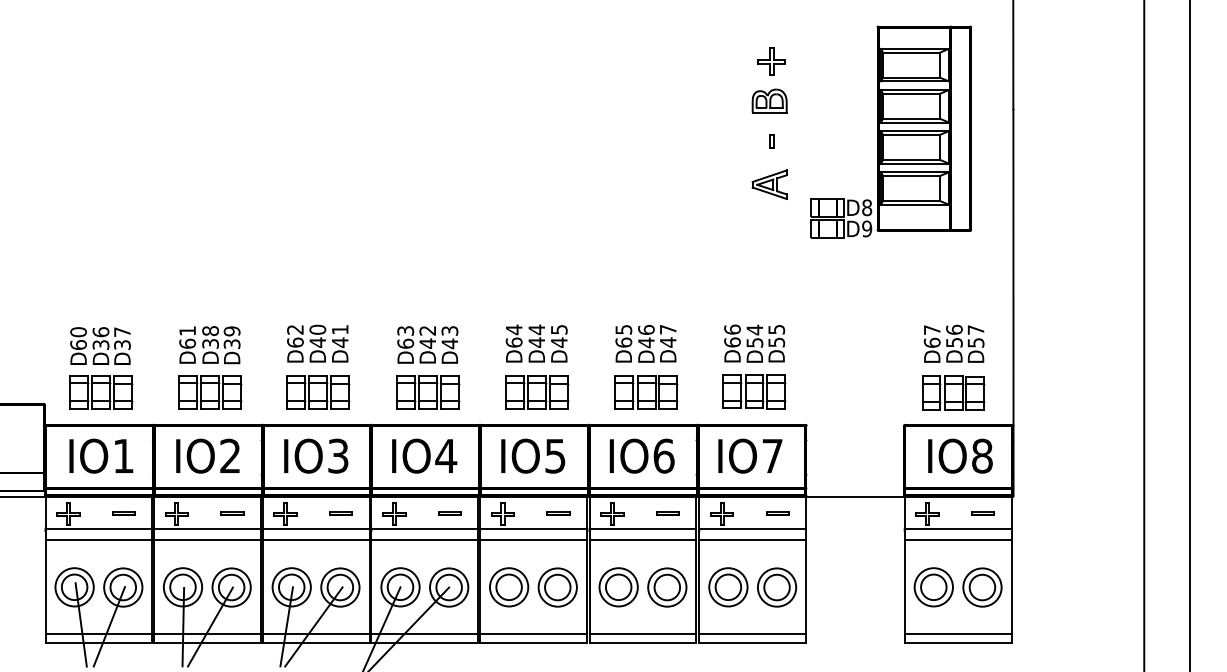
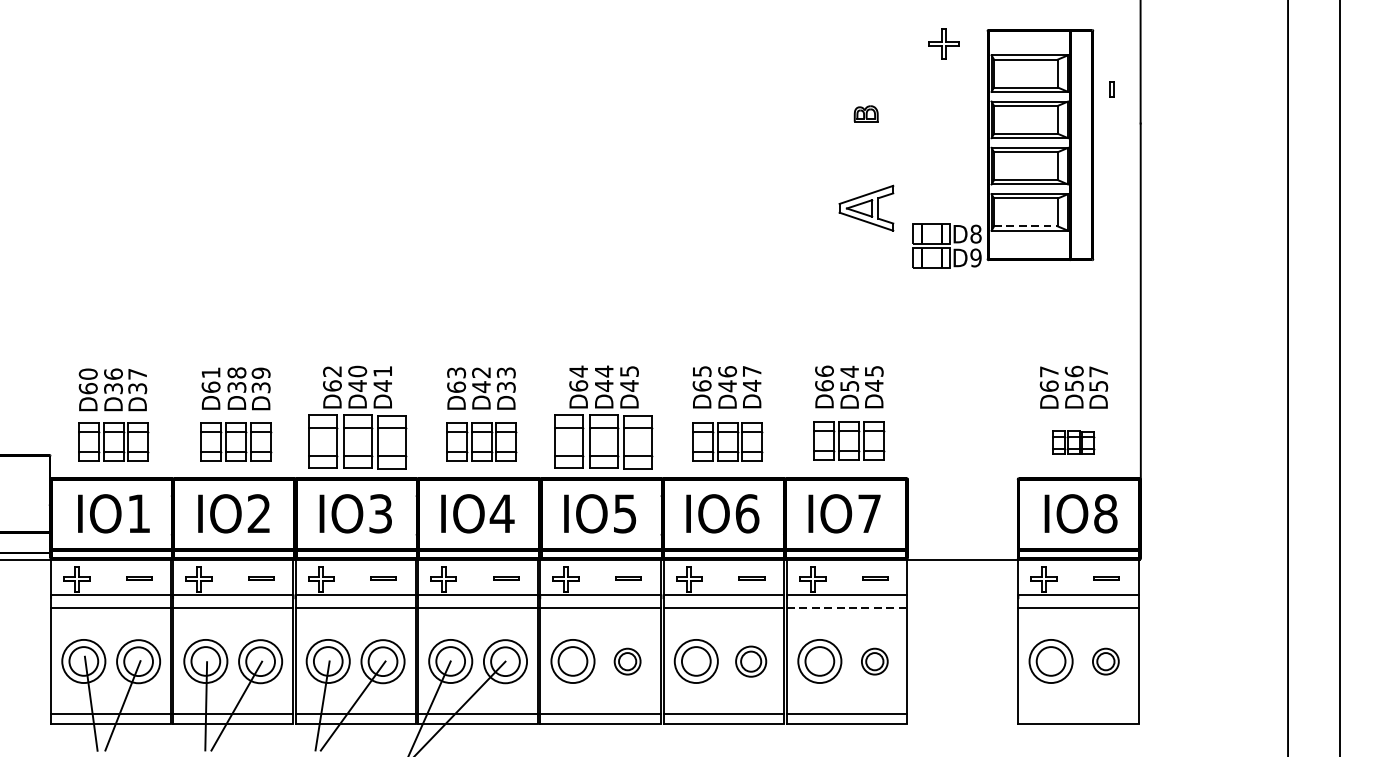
part: (771, 61) -> (943, 43), moved
part: (769, 100) -> (866, 113), size x0.6
part: (771, 141) -> (1111, 89), moved
part: (769, 184) -> (866, 207), size x1.4
line: (911, 200) -> (1025, 225), solid -> dashed
text: (776, 342) -> (874, 385), D55 -> D45
text: (449, 343) -> (505, 386), D43 -> D33
part: (318, 392) -> (358, 442), size x1.4
part: (537, 392) -> (604, 442), size x1.4
part: (953, 392) -> (1073, 442), size x0.6
line: (753, 540) -> (848, 608), solid -> dashed
part: (557, 587) -> (627, 661), size x0.6
part: (667, 587) -> (751, 661), size x0.7
part: (777, 587) -> (875, 661), size x0.6
part: (982, 587) -> (1105, 661), size x0.6
line: (957, 634) -> (1077, 714), removed

